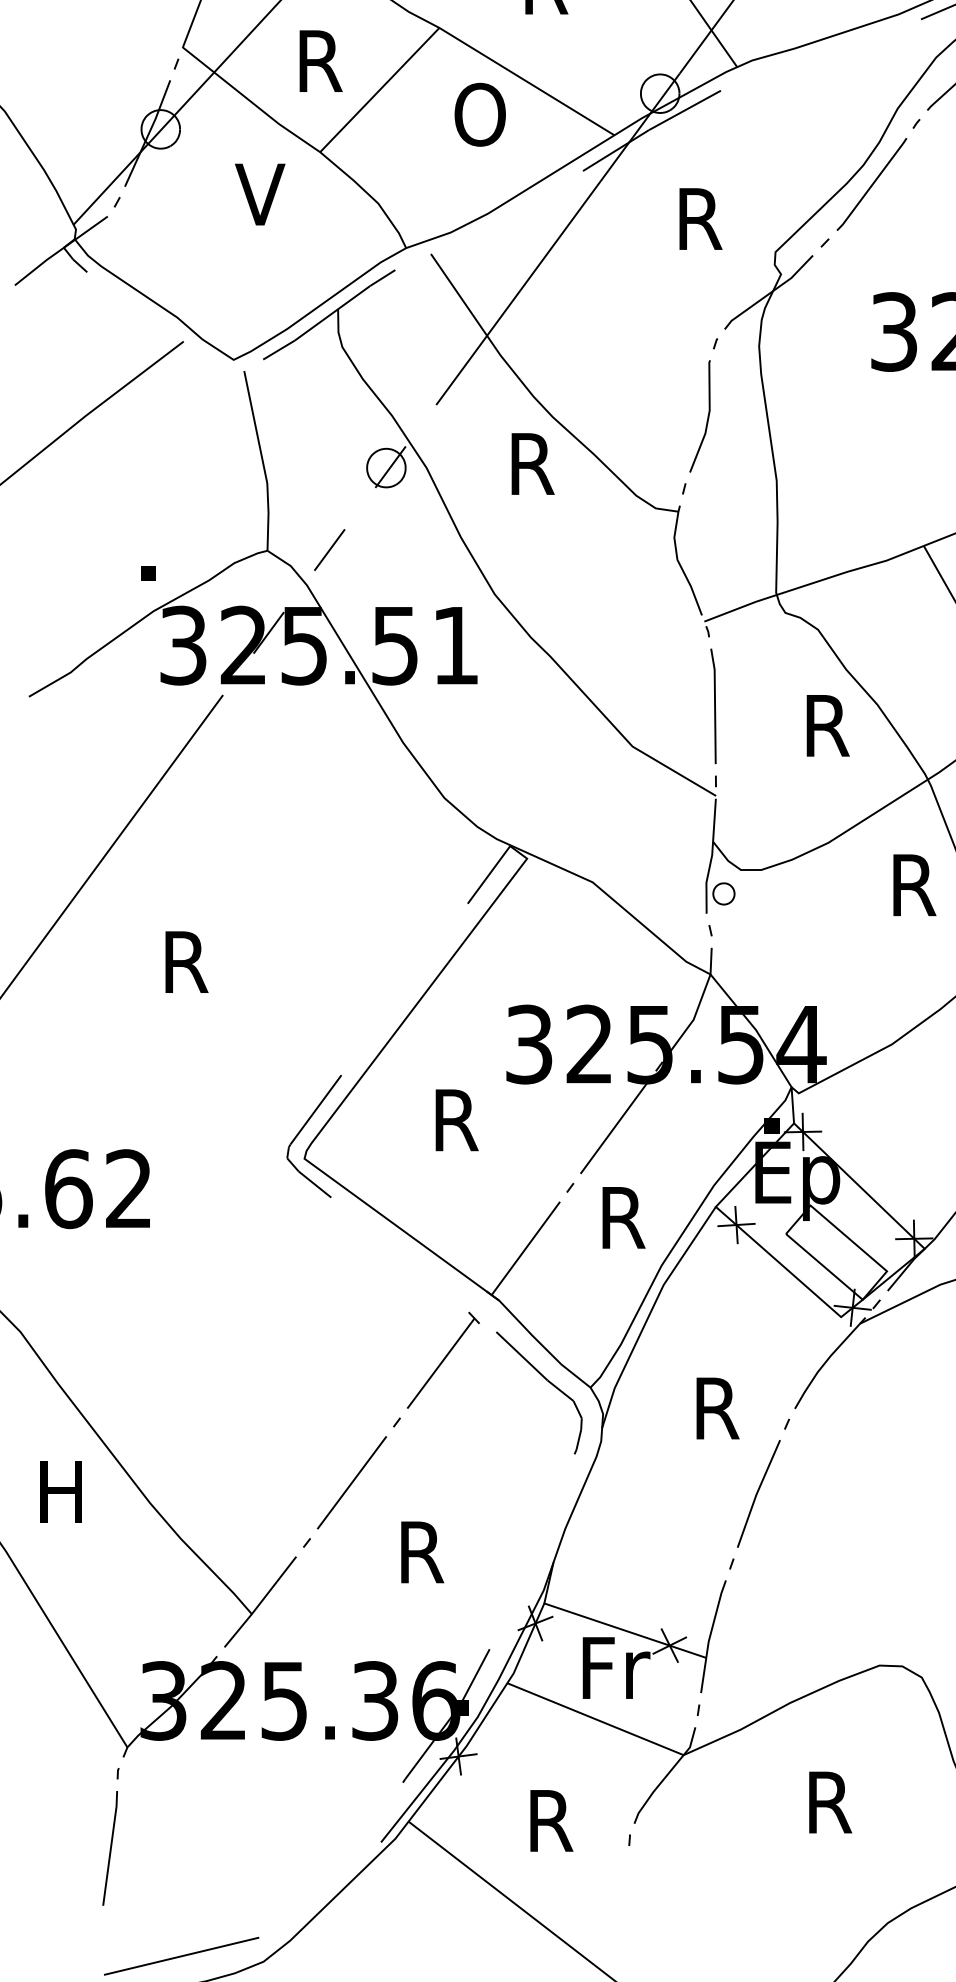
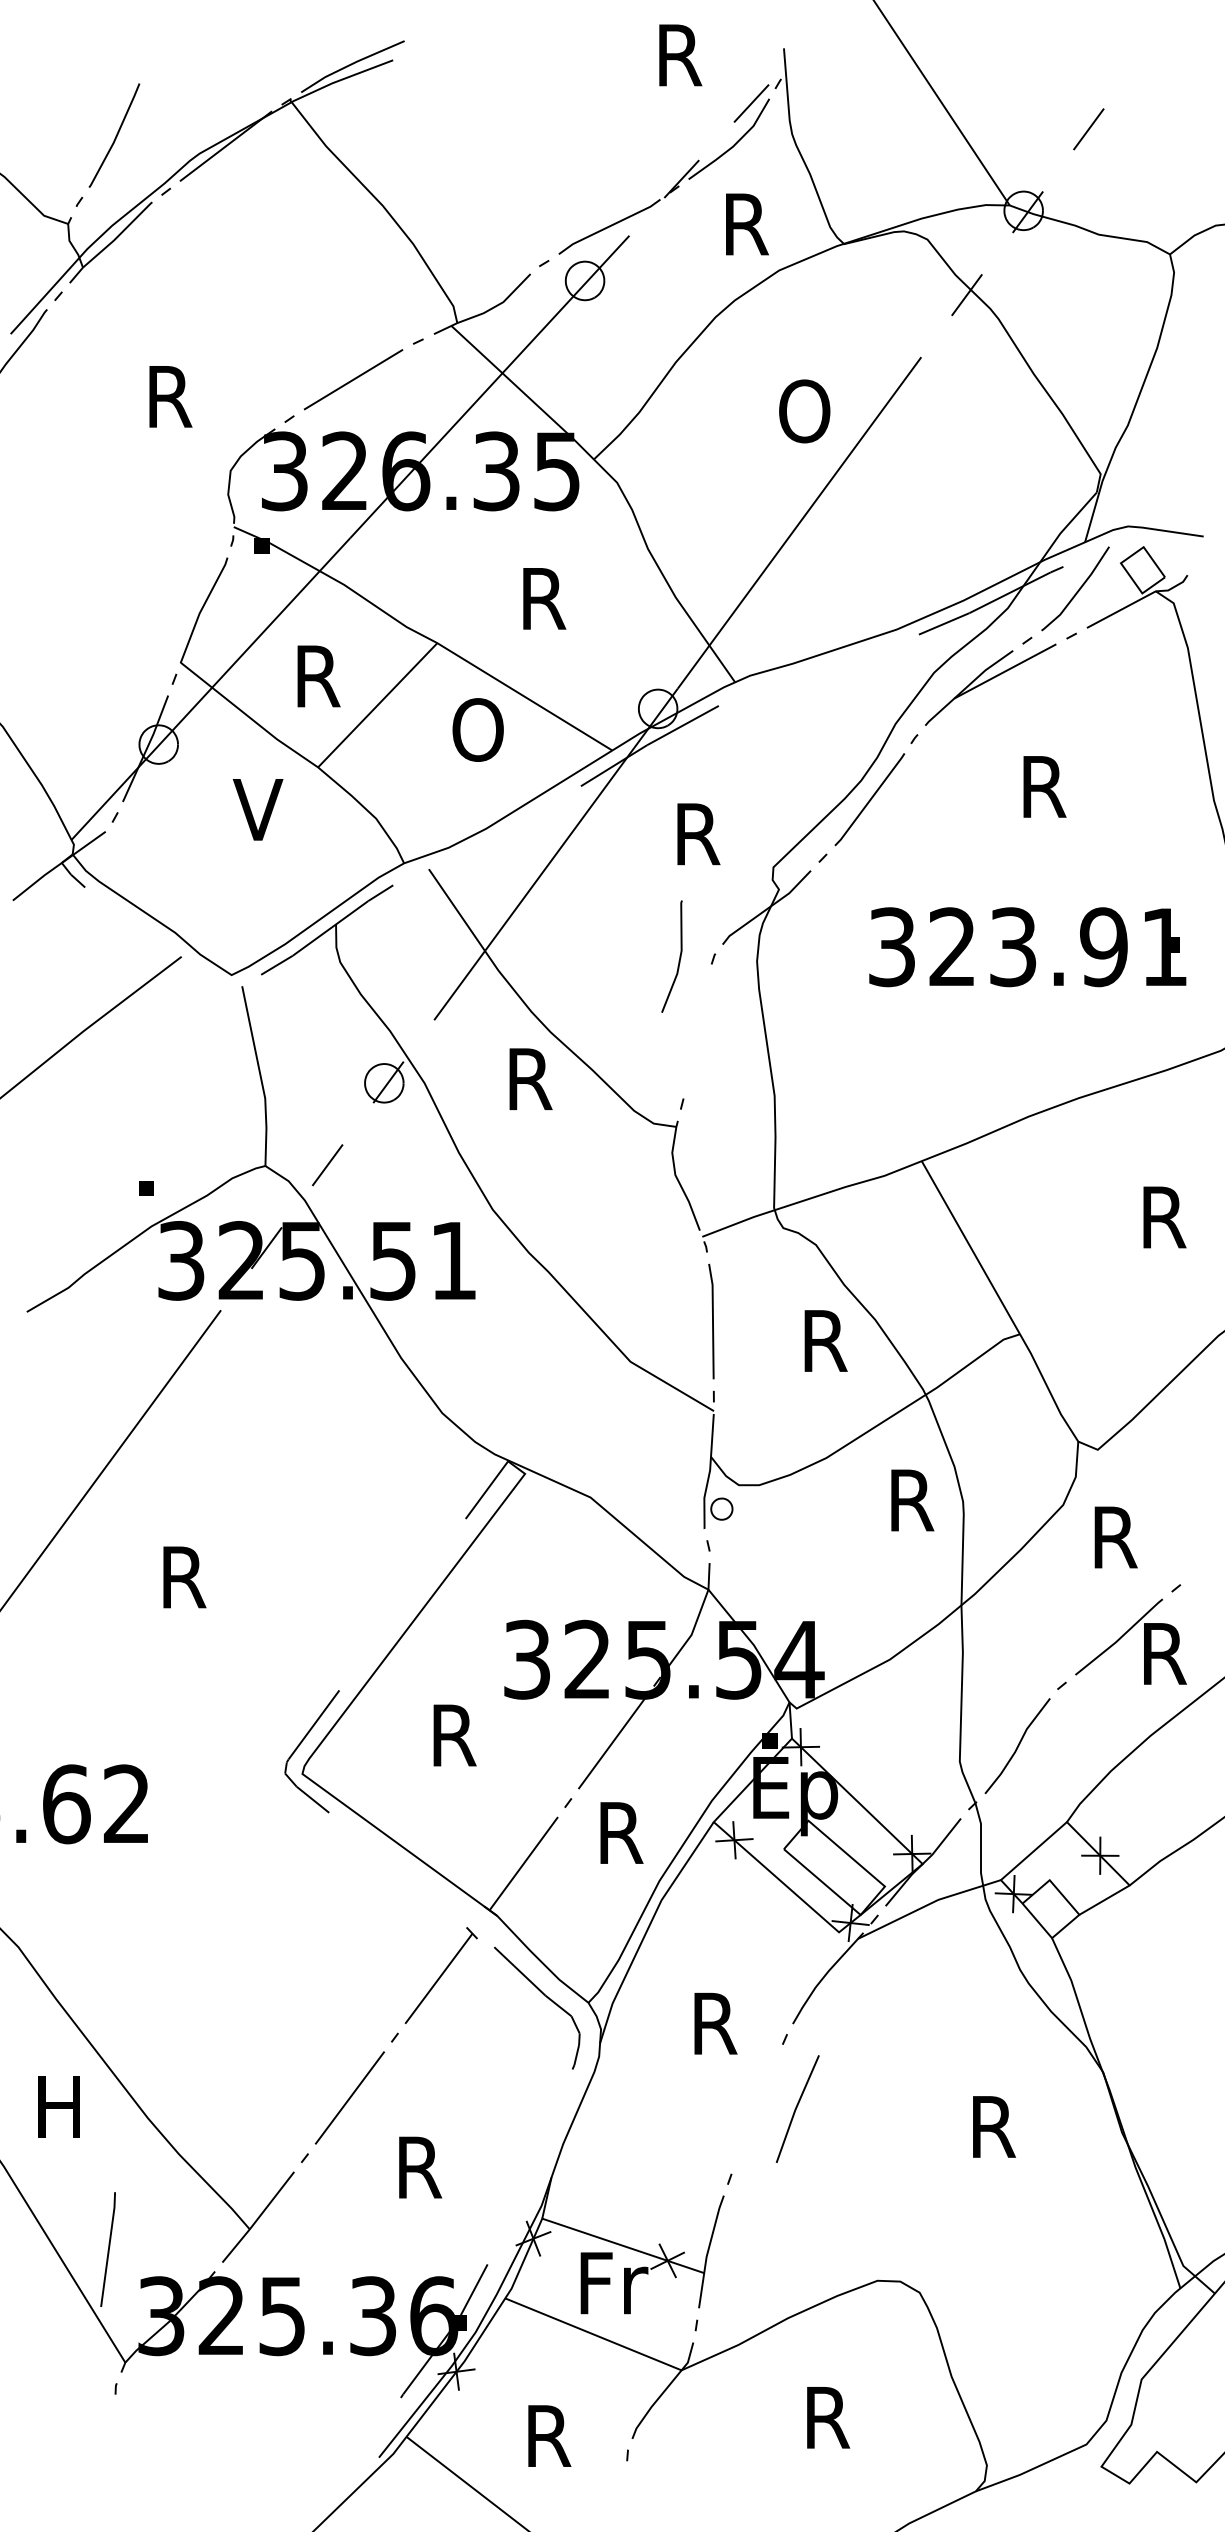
line: (707, 416) -> (679, 956), moved
line: (758, 1492) -> (797, 2107), moved
line: (110, 1848) -> (108, 2249), moved

